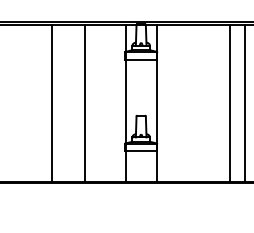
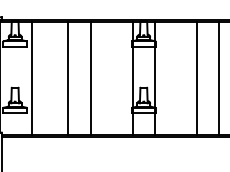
line: (52, 103) -> (68, 78), moved
line: (84, 103) -> (90, 78), moved
line: (228, 103) -> (196, 78), moved

